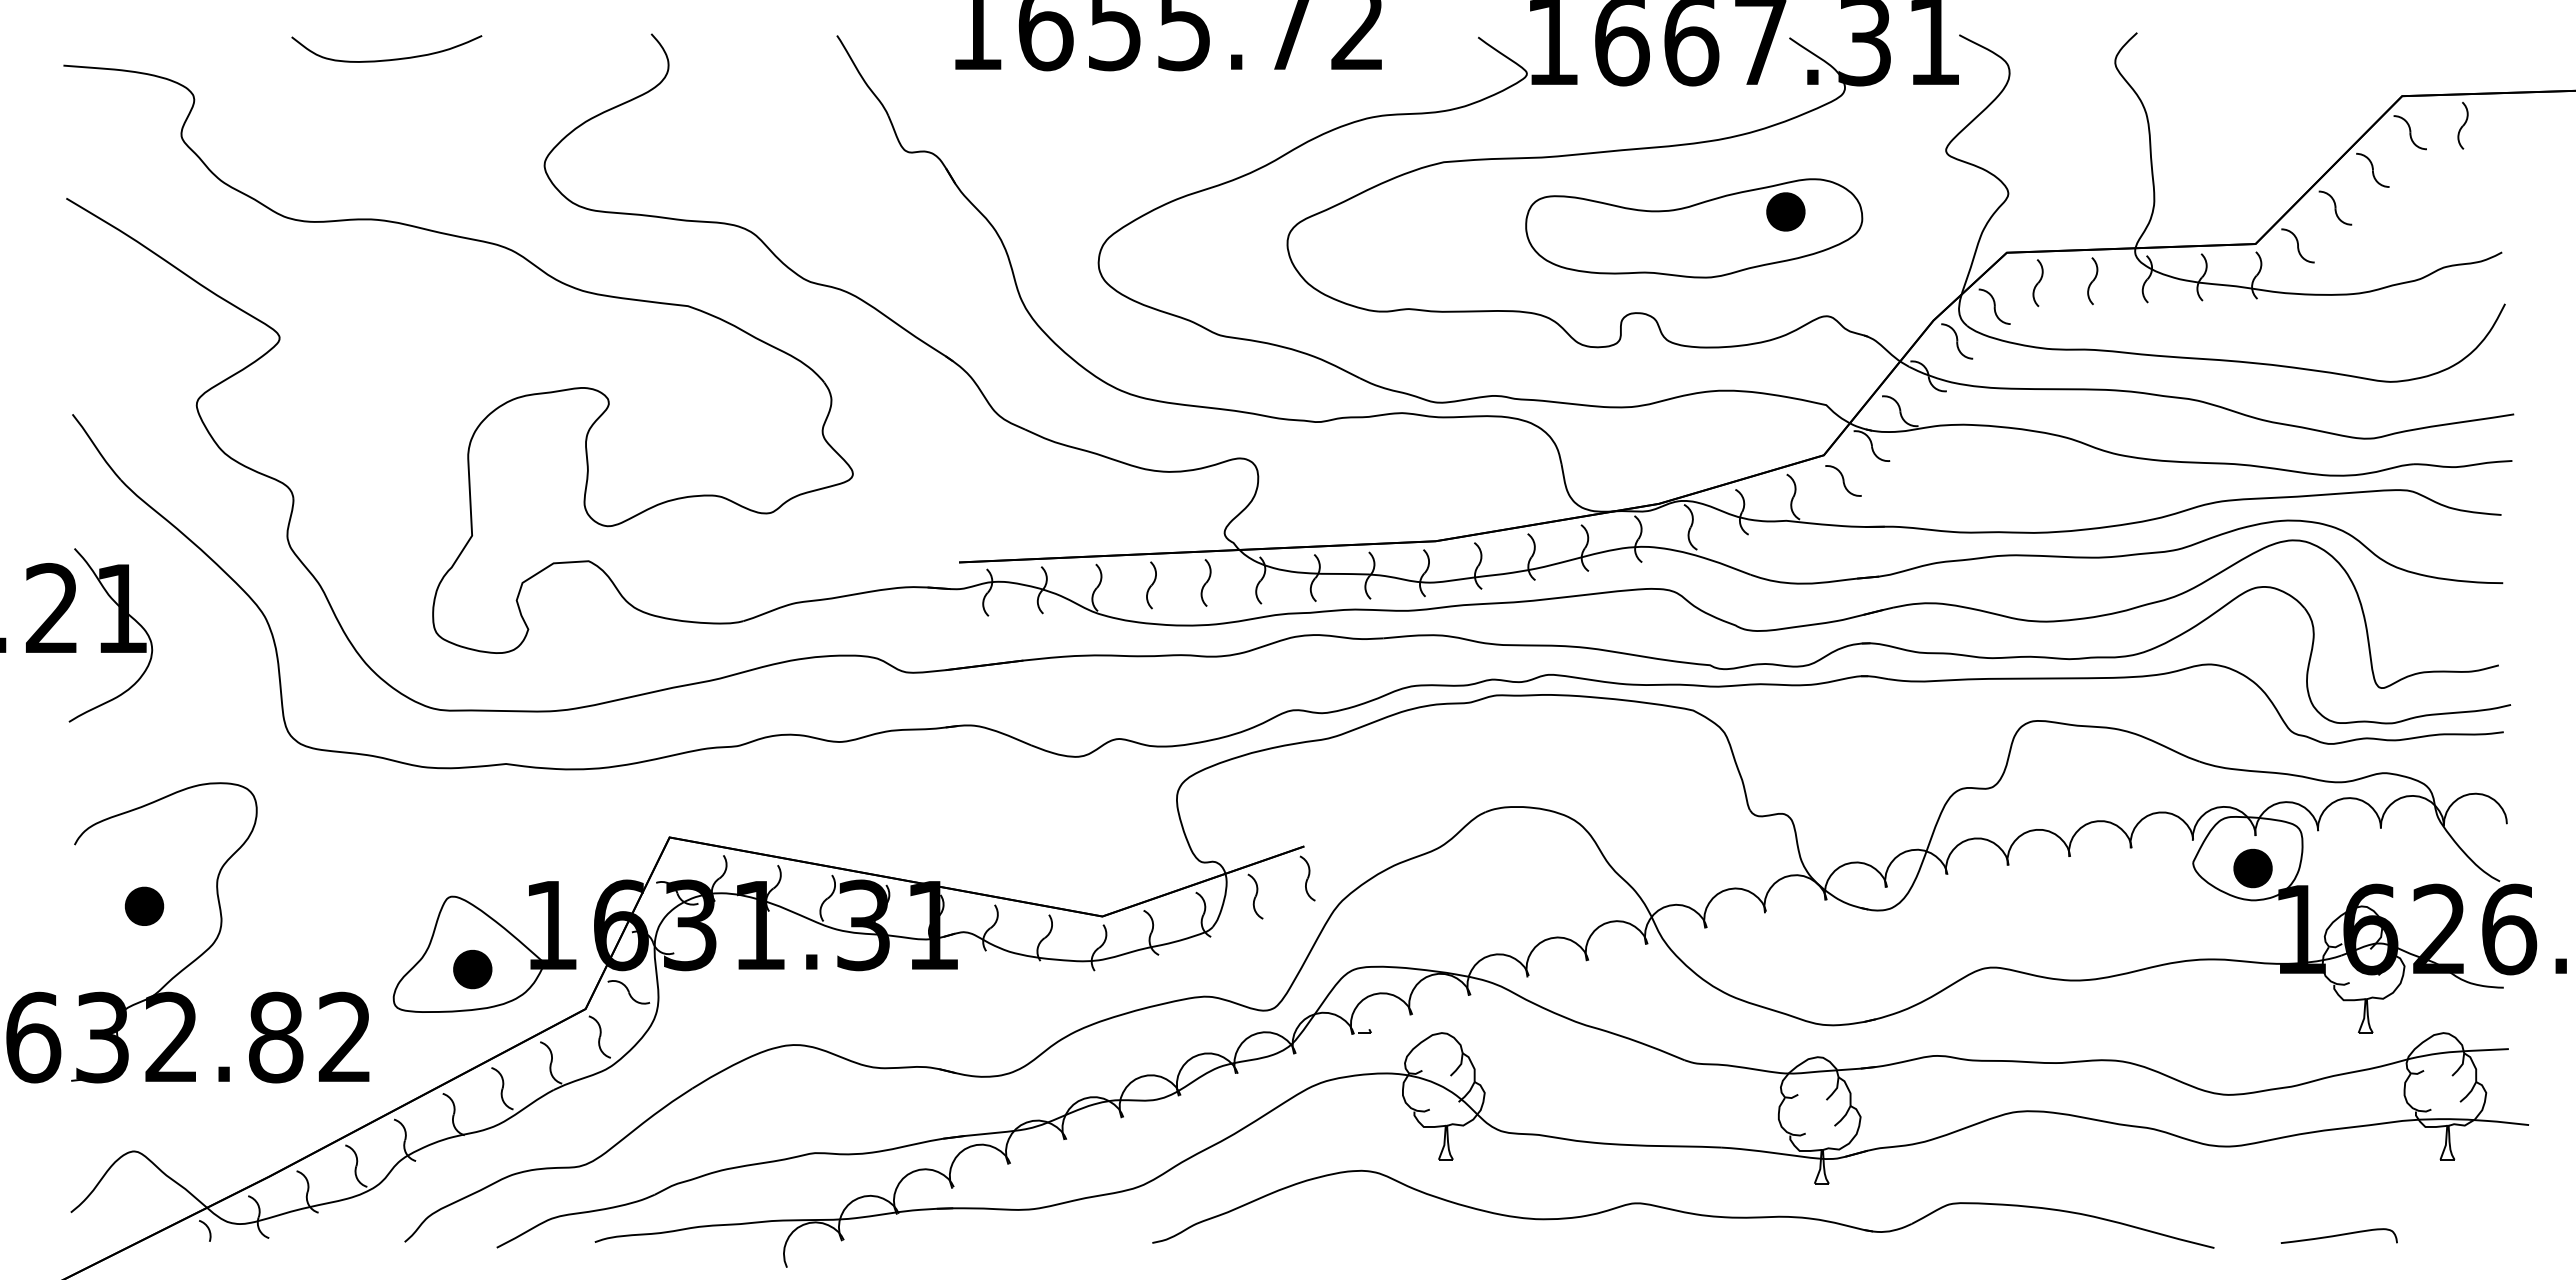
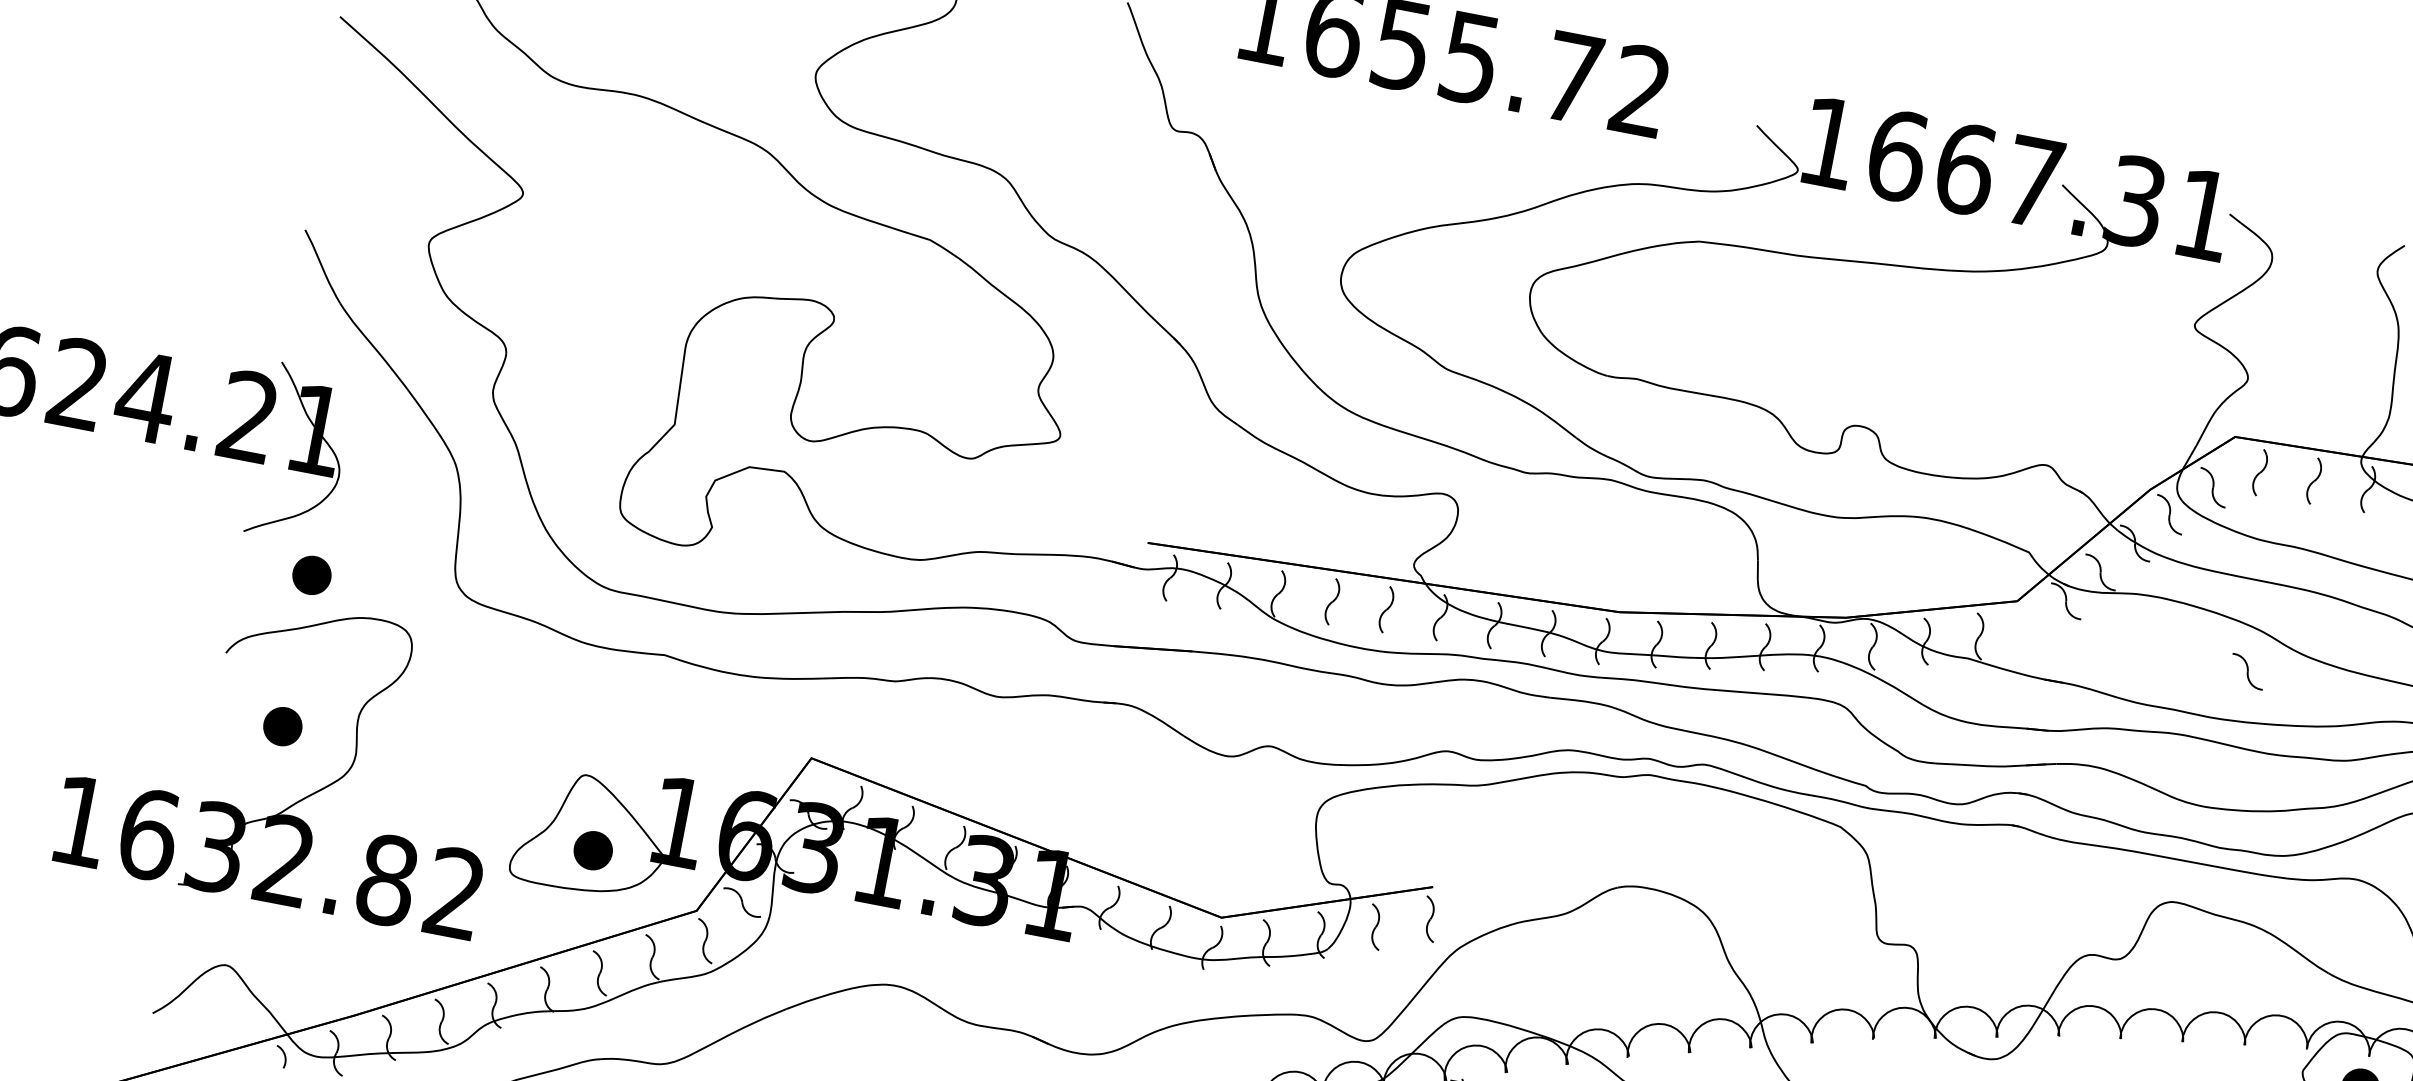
part: (1694, 228) -> (1933, 354), removed
part: (1843, 480) -> (2247, 671), moved
part: (144, 751) -> (312, 574), added

